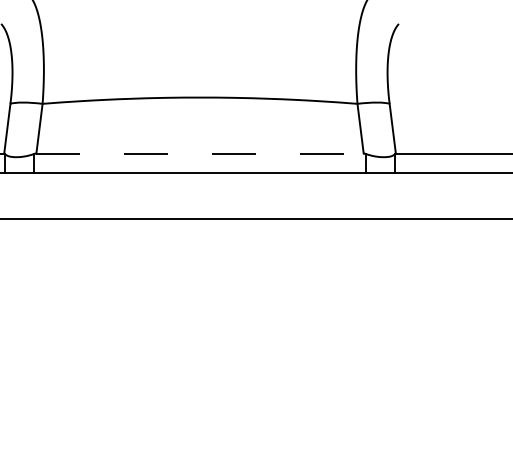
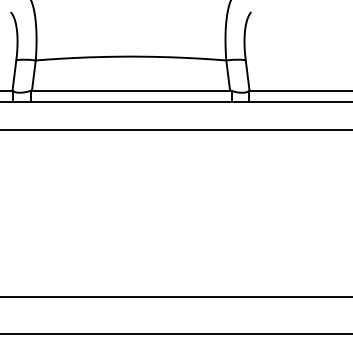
line: (200, 153) -> (131, 90), dashed -> solid

